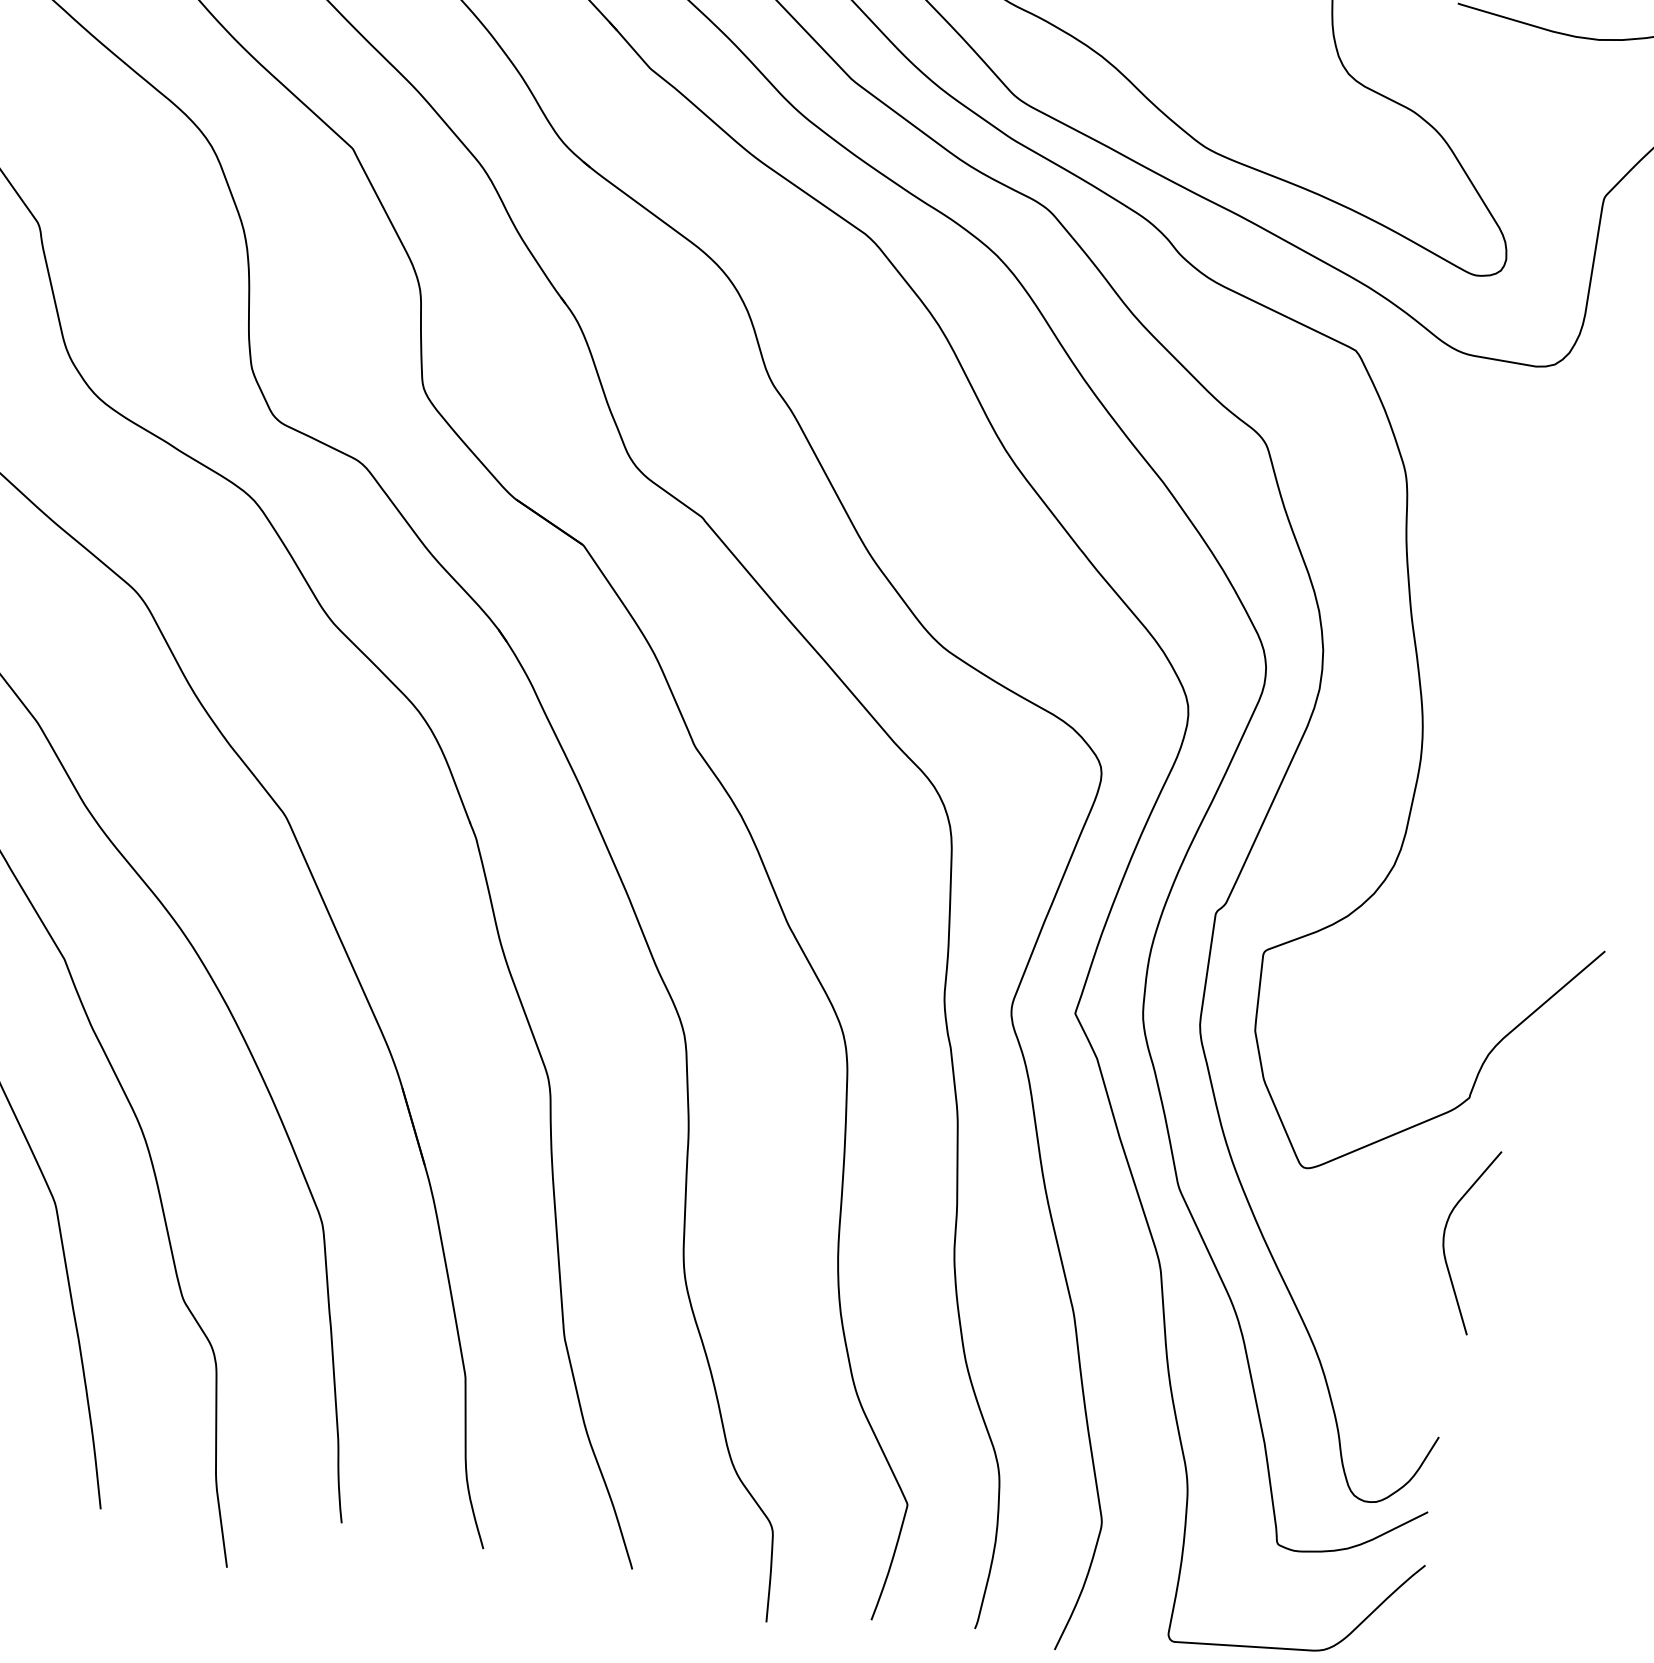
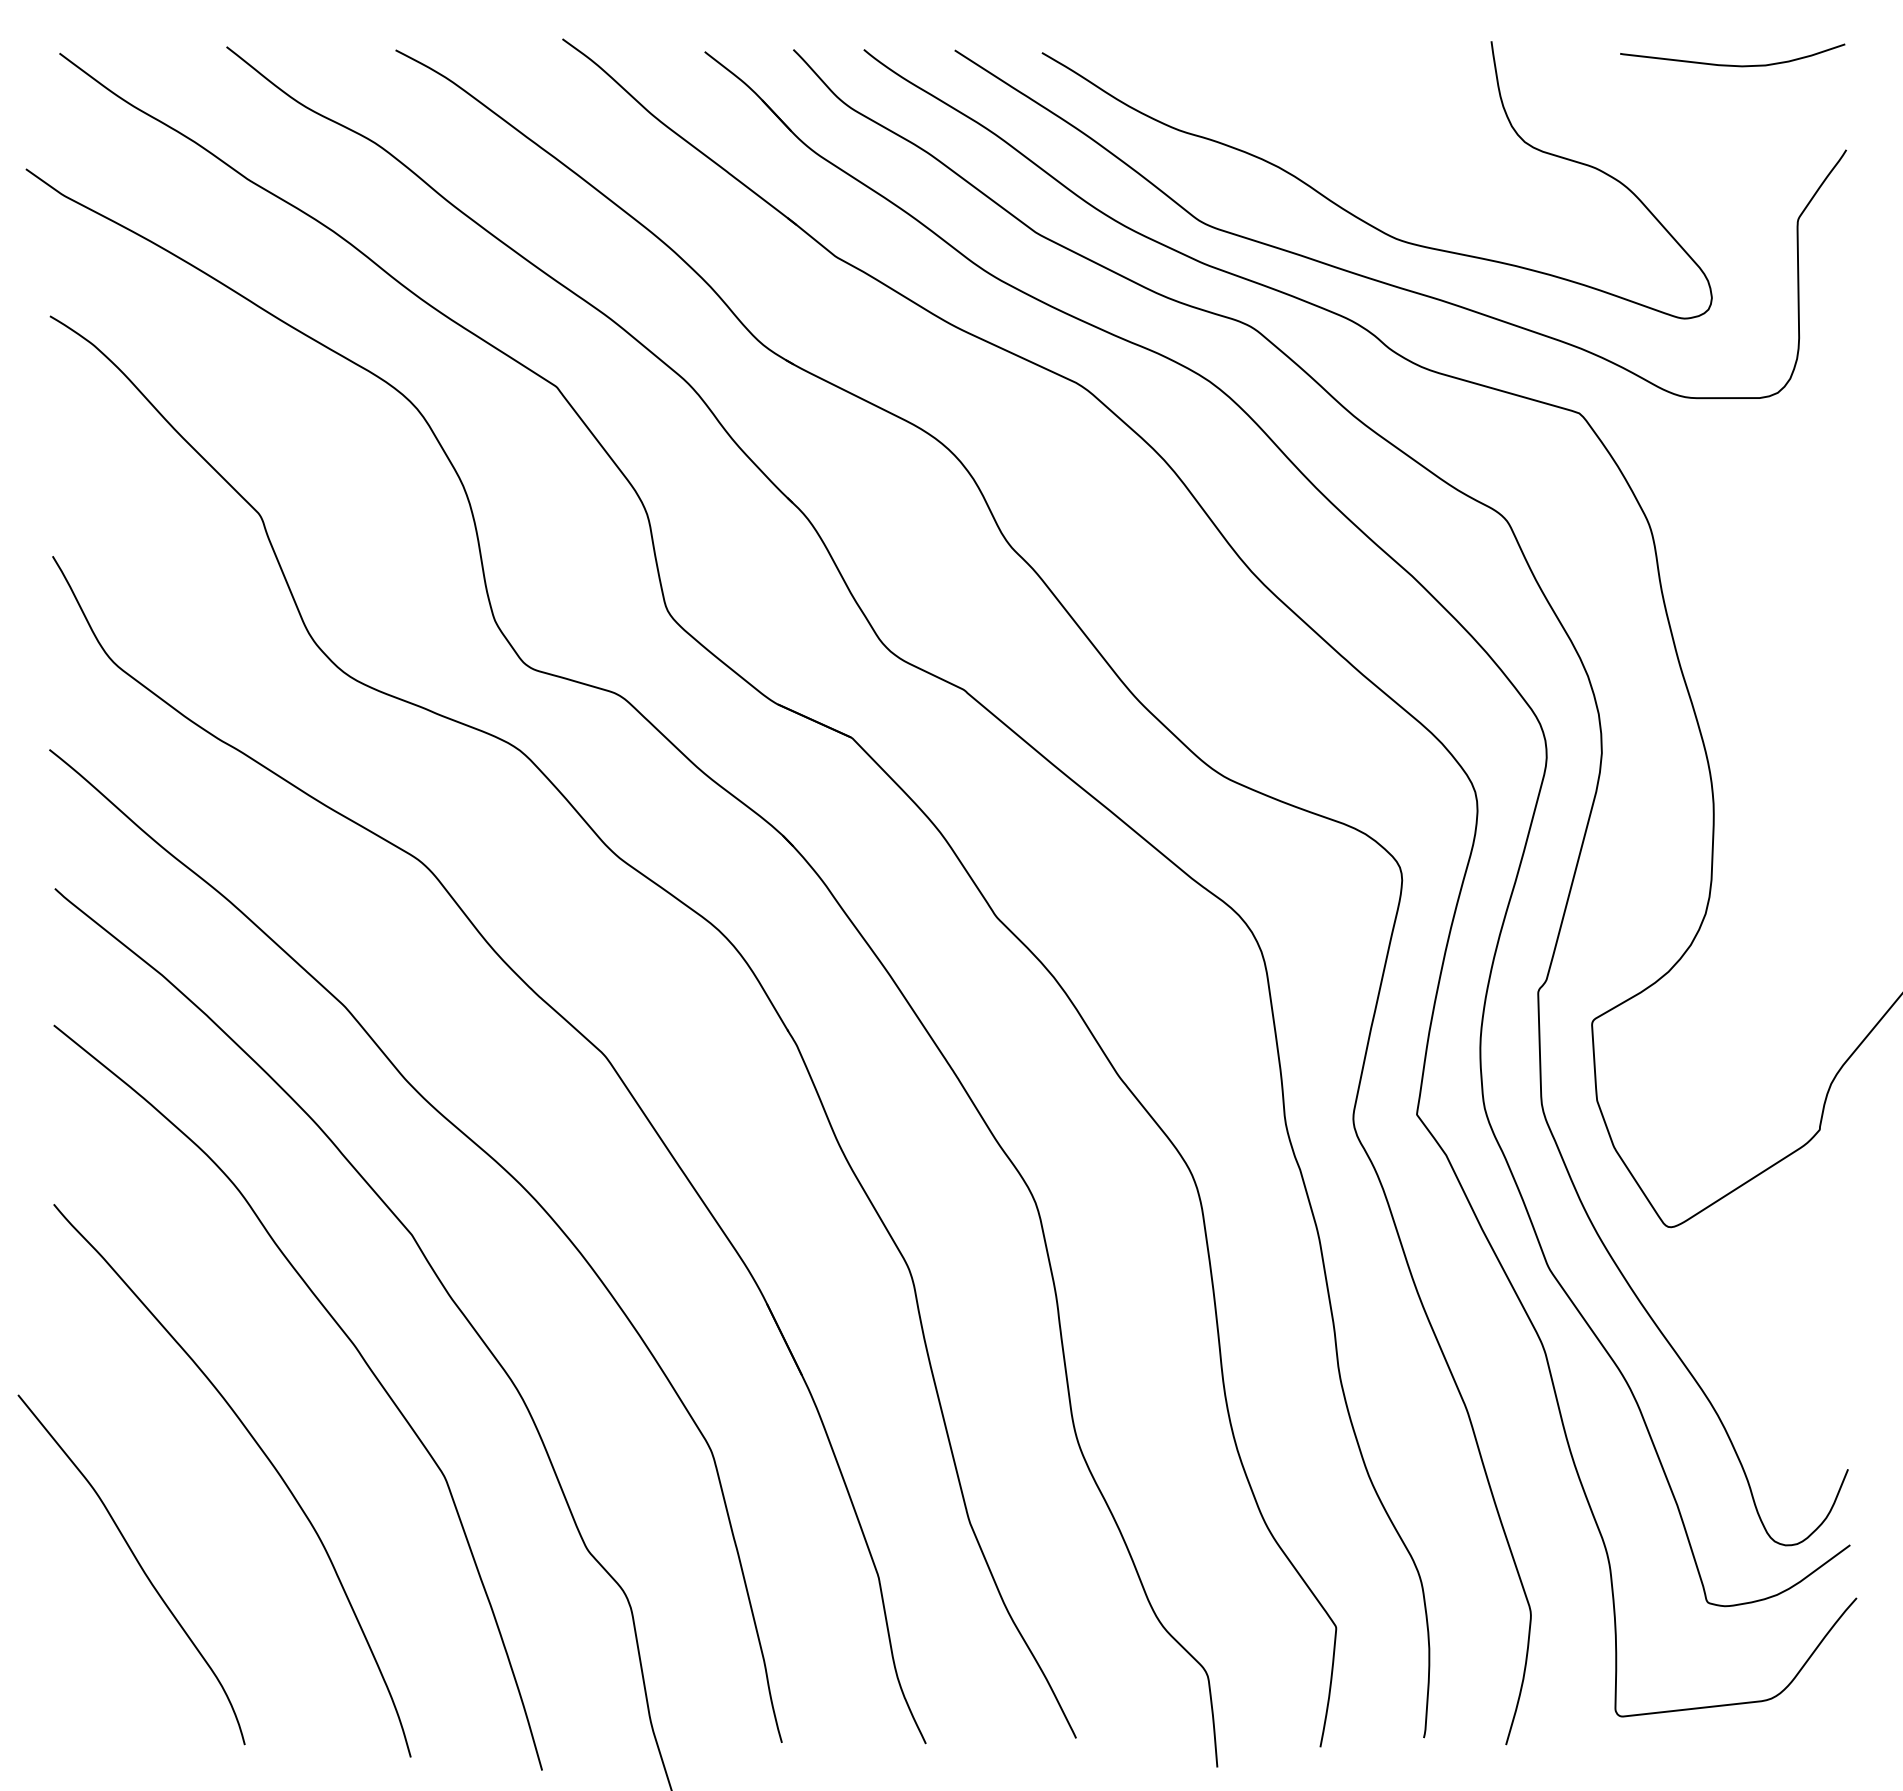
curve: (1445, 1236) -> (1819, 1270), removed

